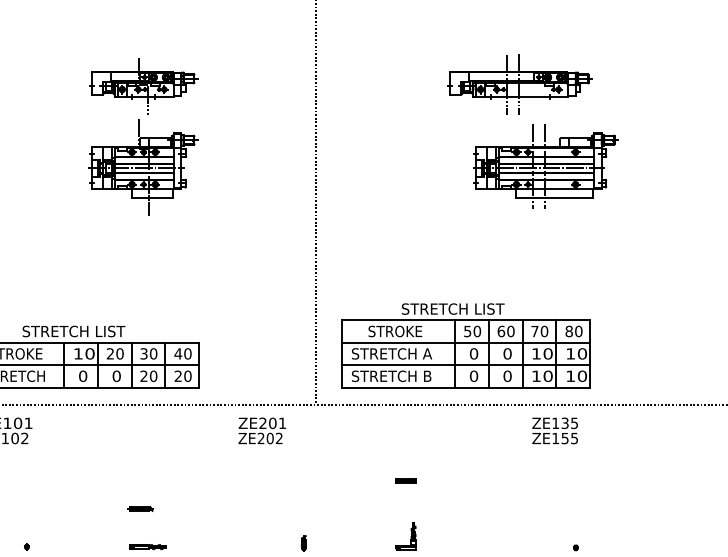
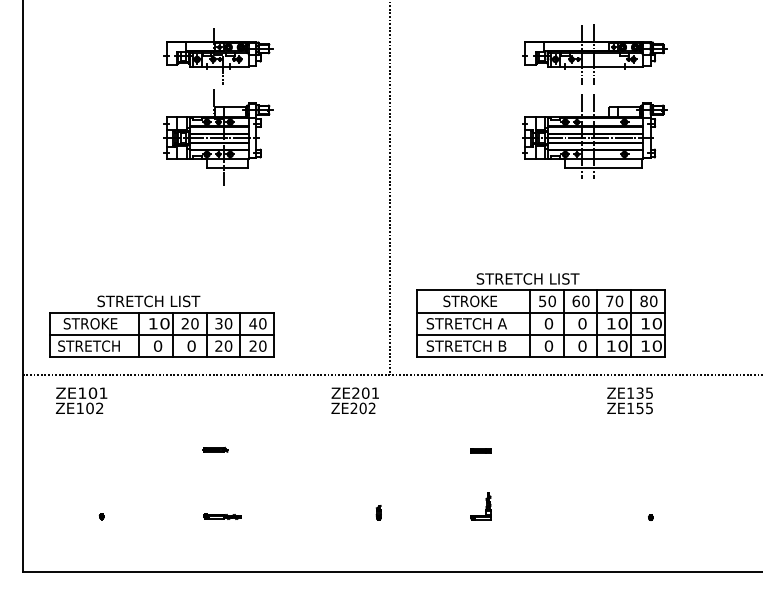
part: (545, 166) -> (594, 136), moved
text: (261, 430) -> (354, 400), moved
part: (140, 508) -> (215, 449), moved

